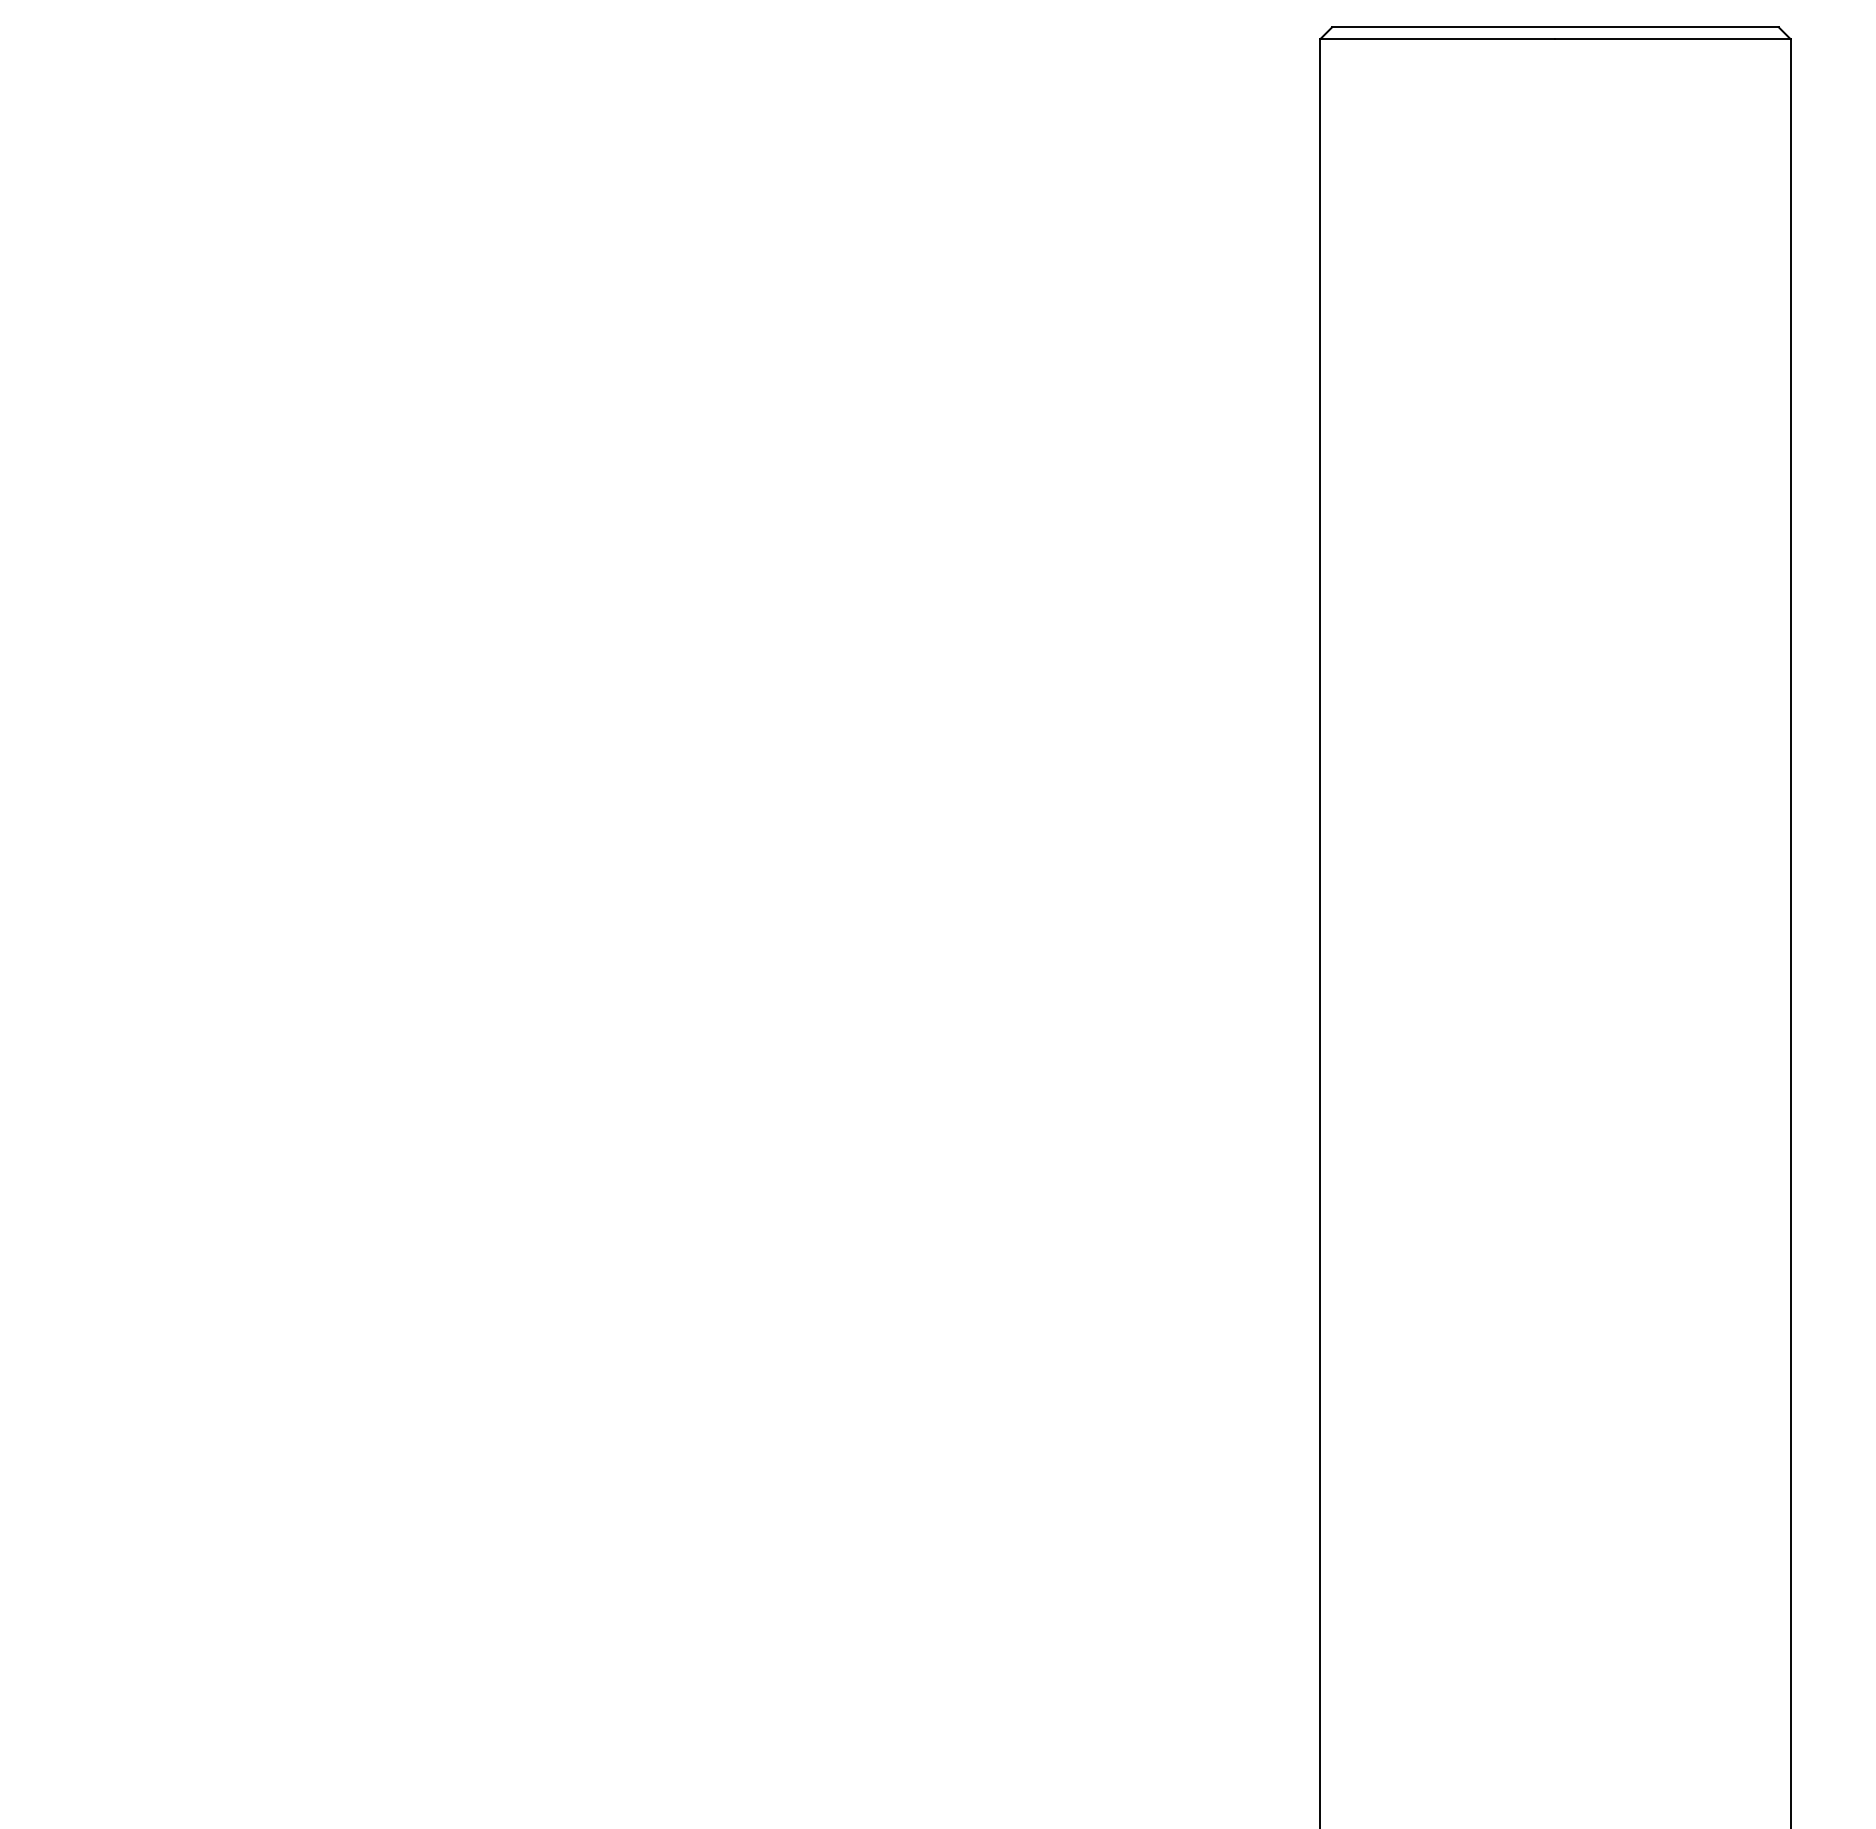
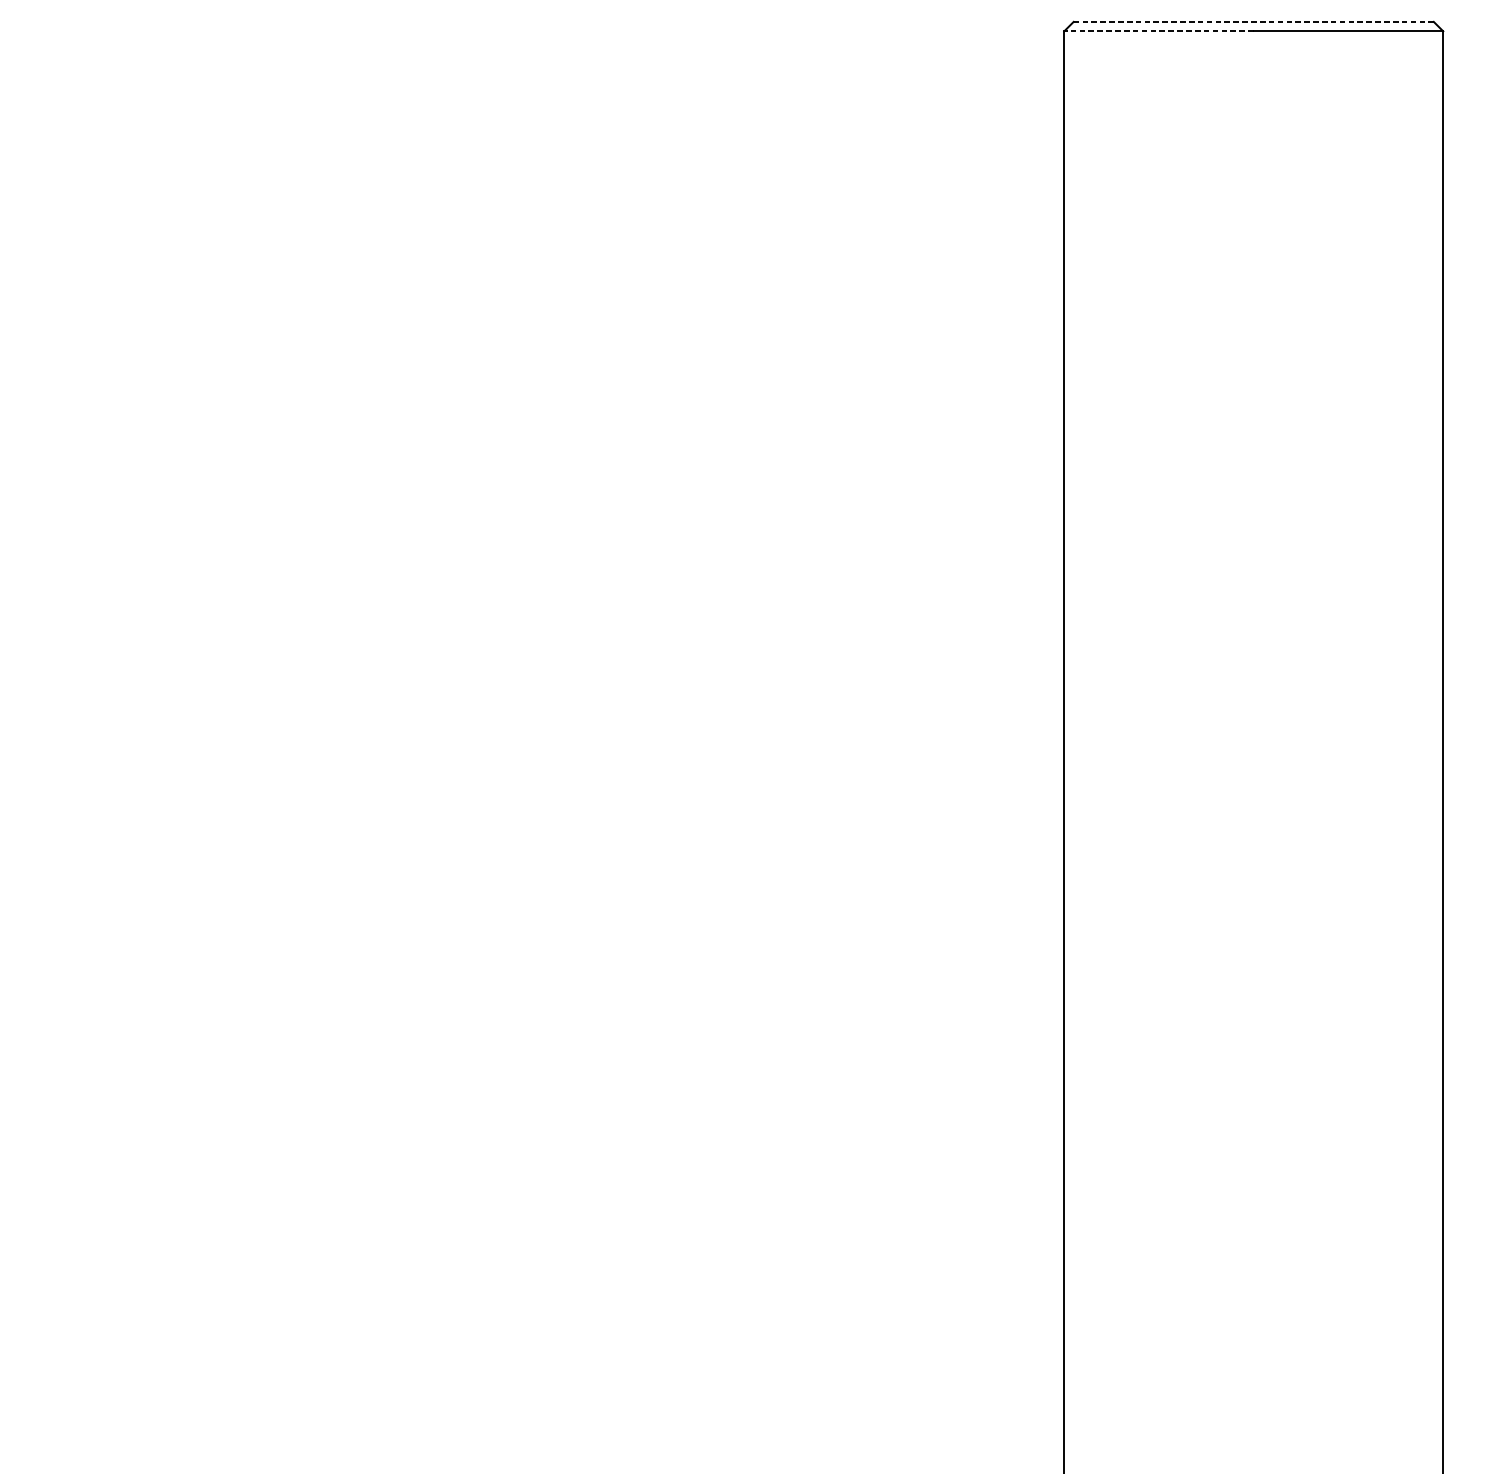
line: (1555, 27) -> (1253, 21), solid -> dashed
line: (1437, 39) -> (1158, 31), solid -> dashed

